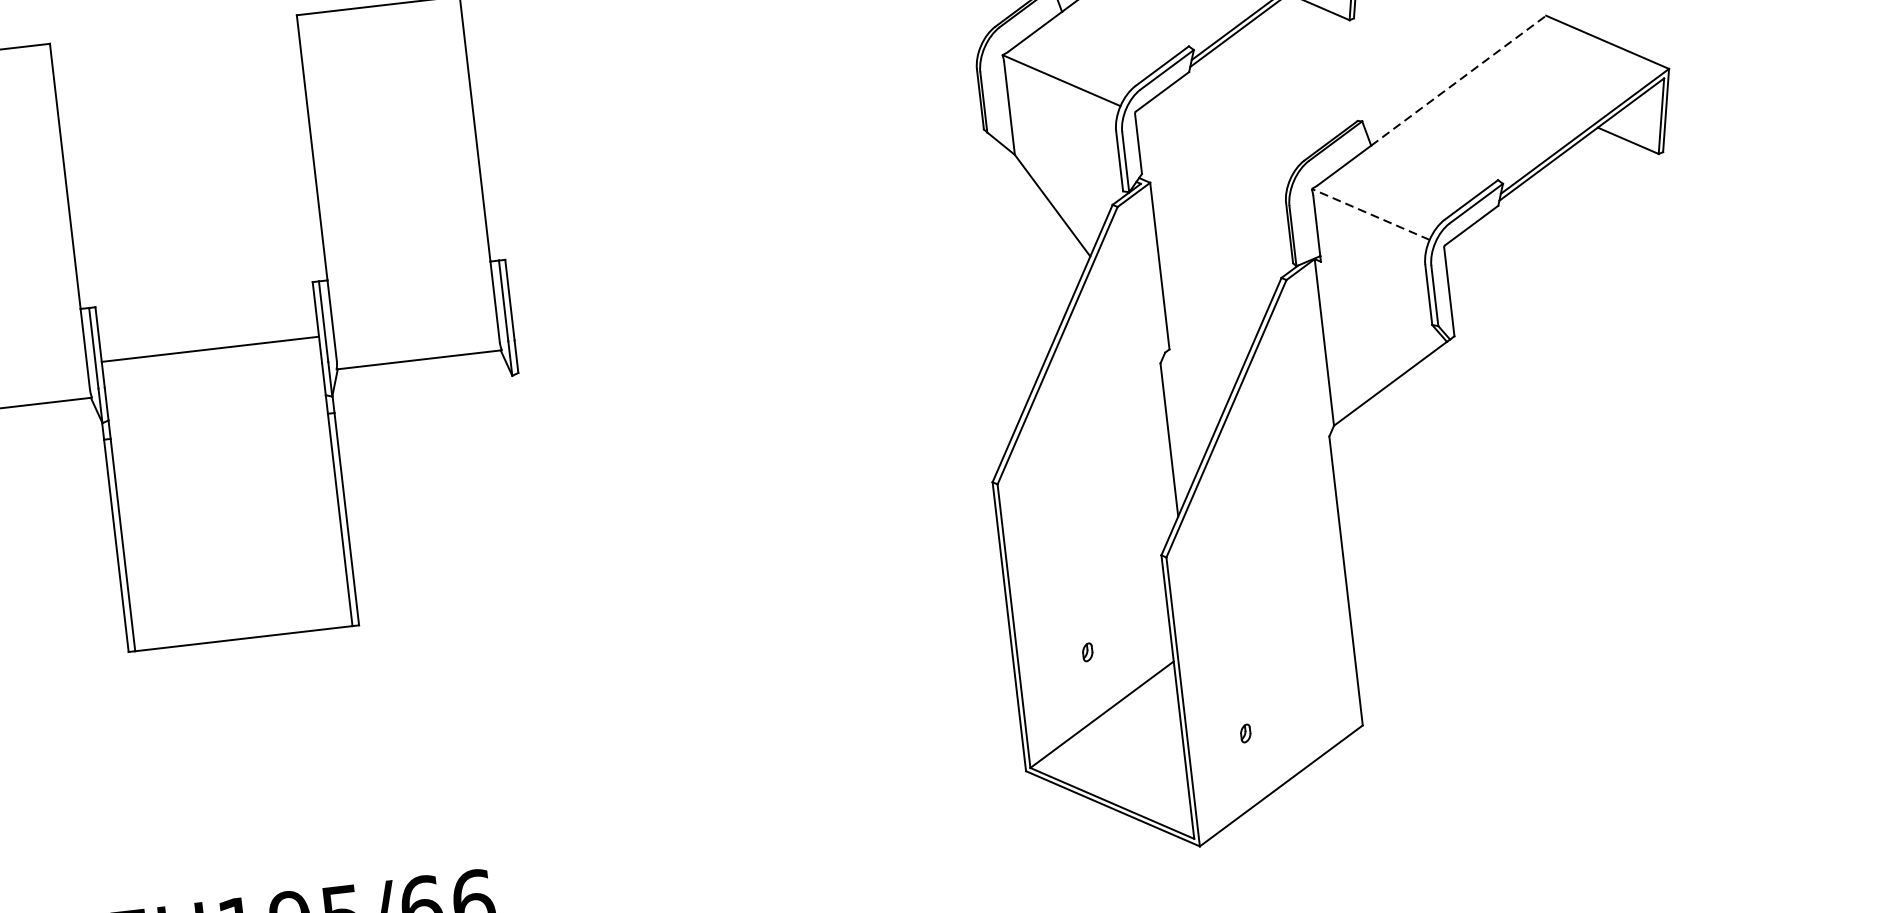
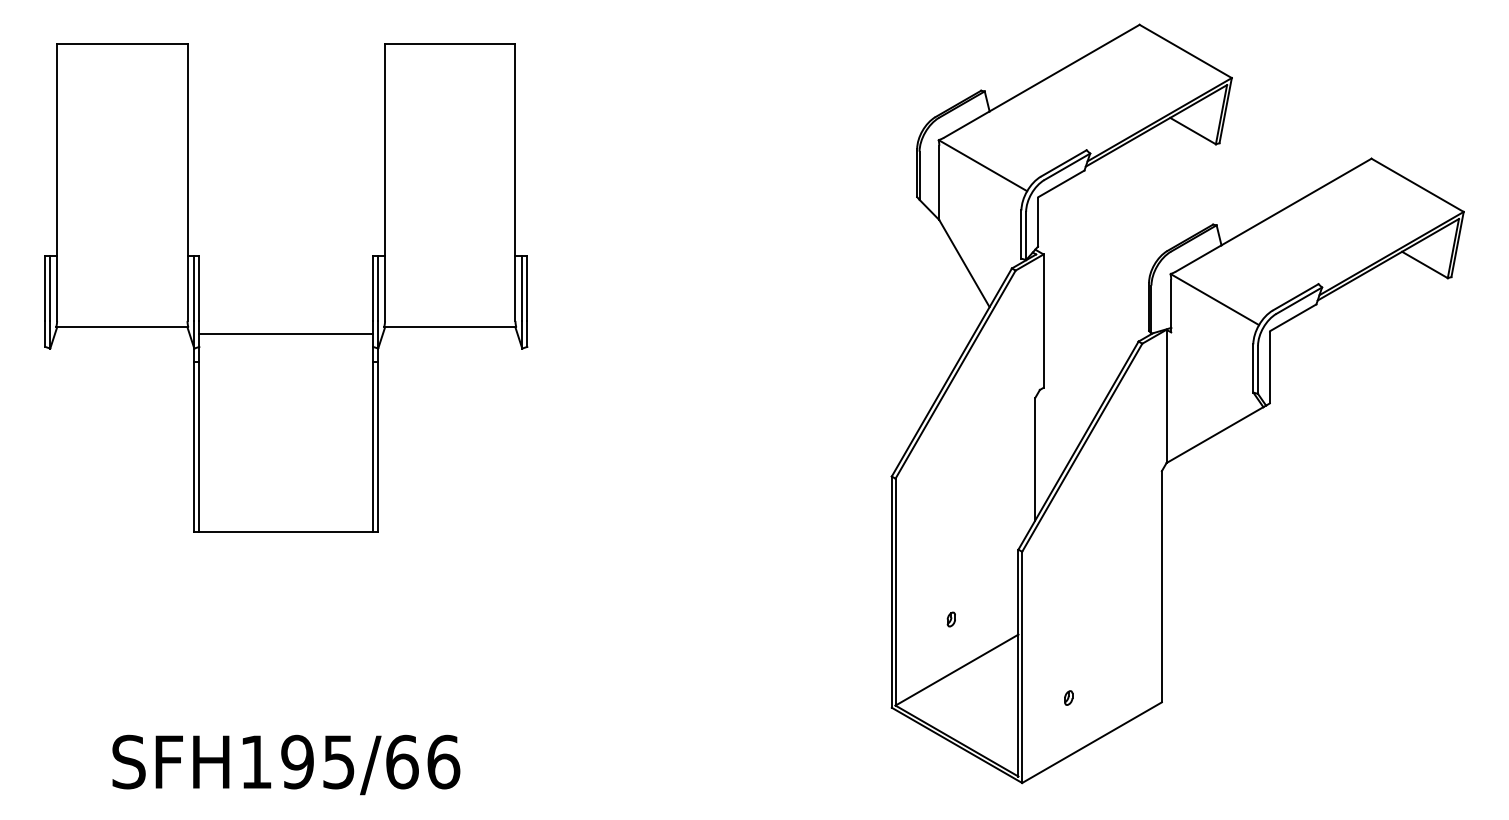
line: (1458, 81) -> (1296, 202), dashed -> solid
line: (1370, 214) -> (1214, 299), dashed -> solid
line: (210, 349) -> (286, 334), moved

